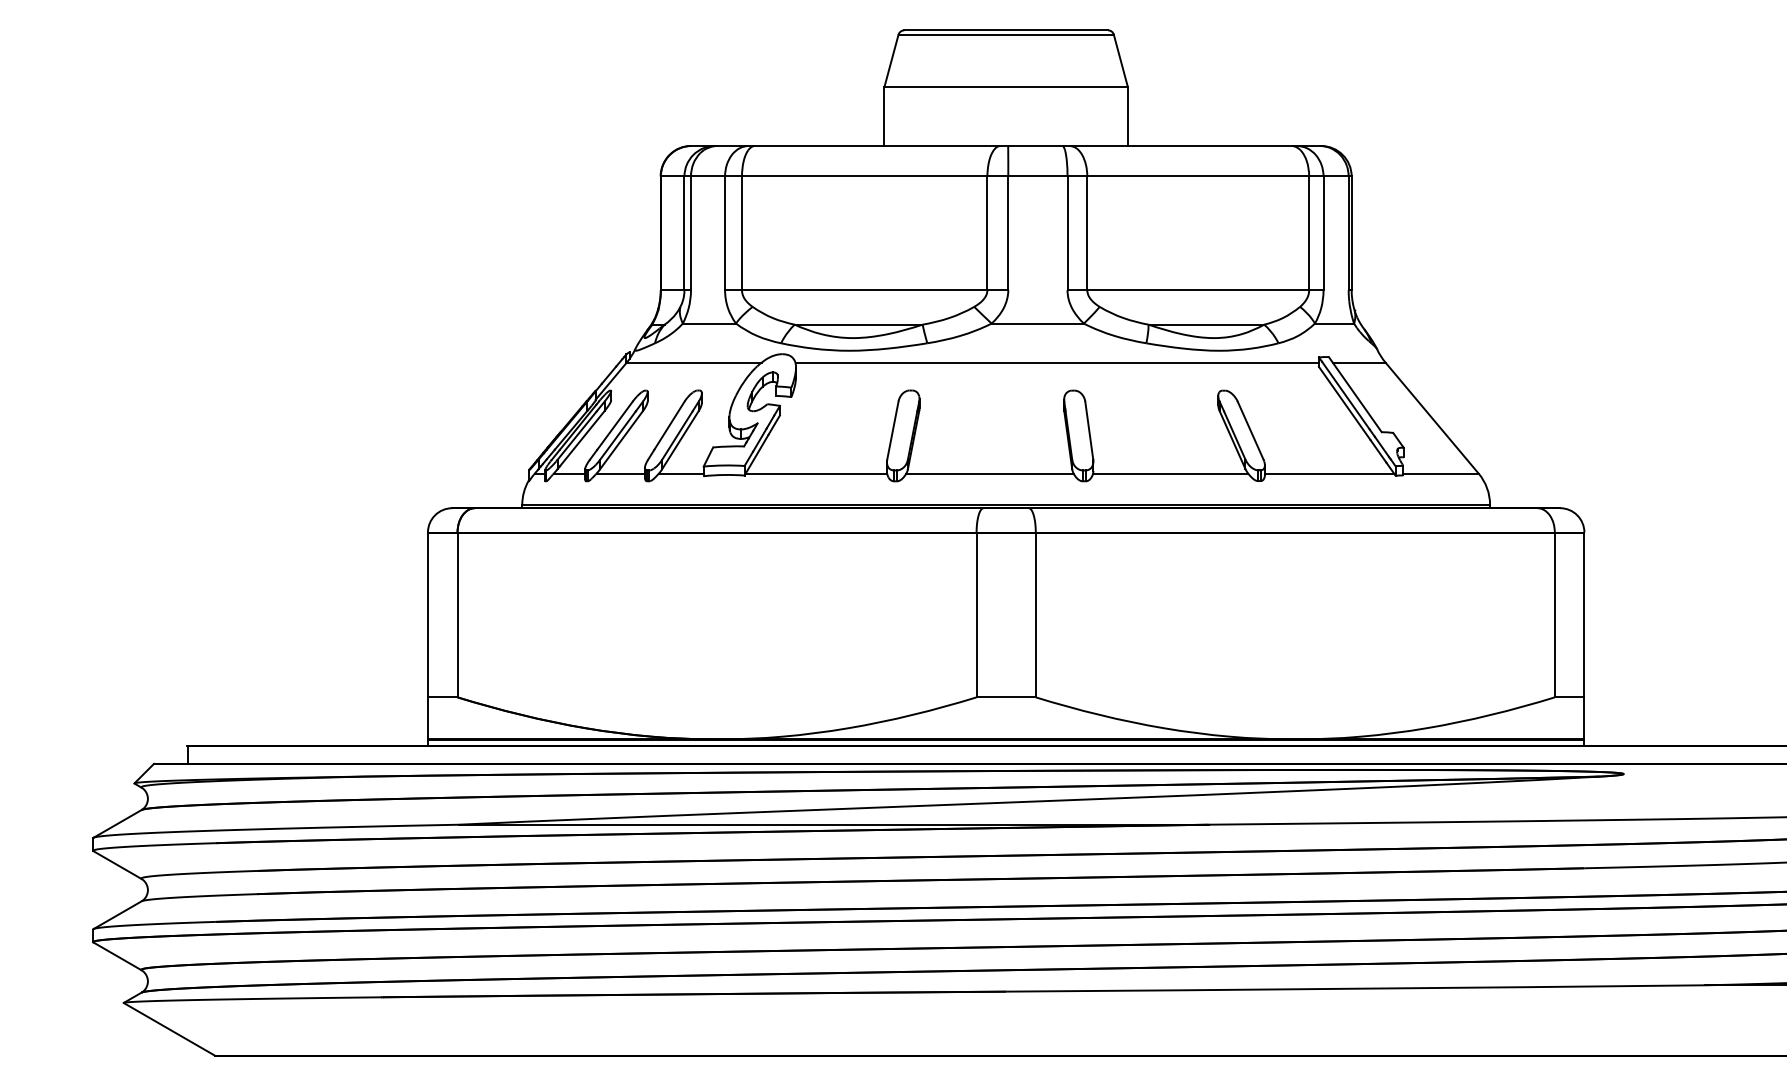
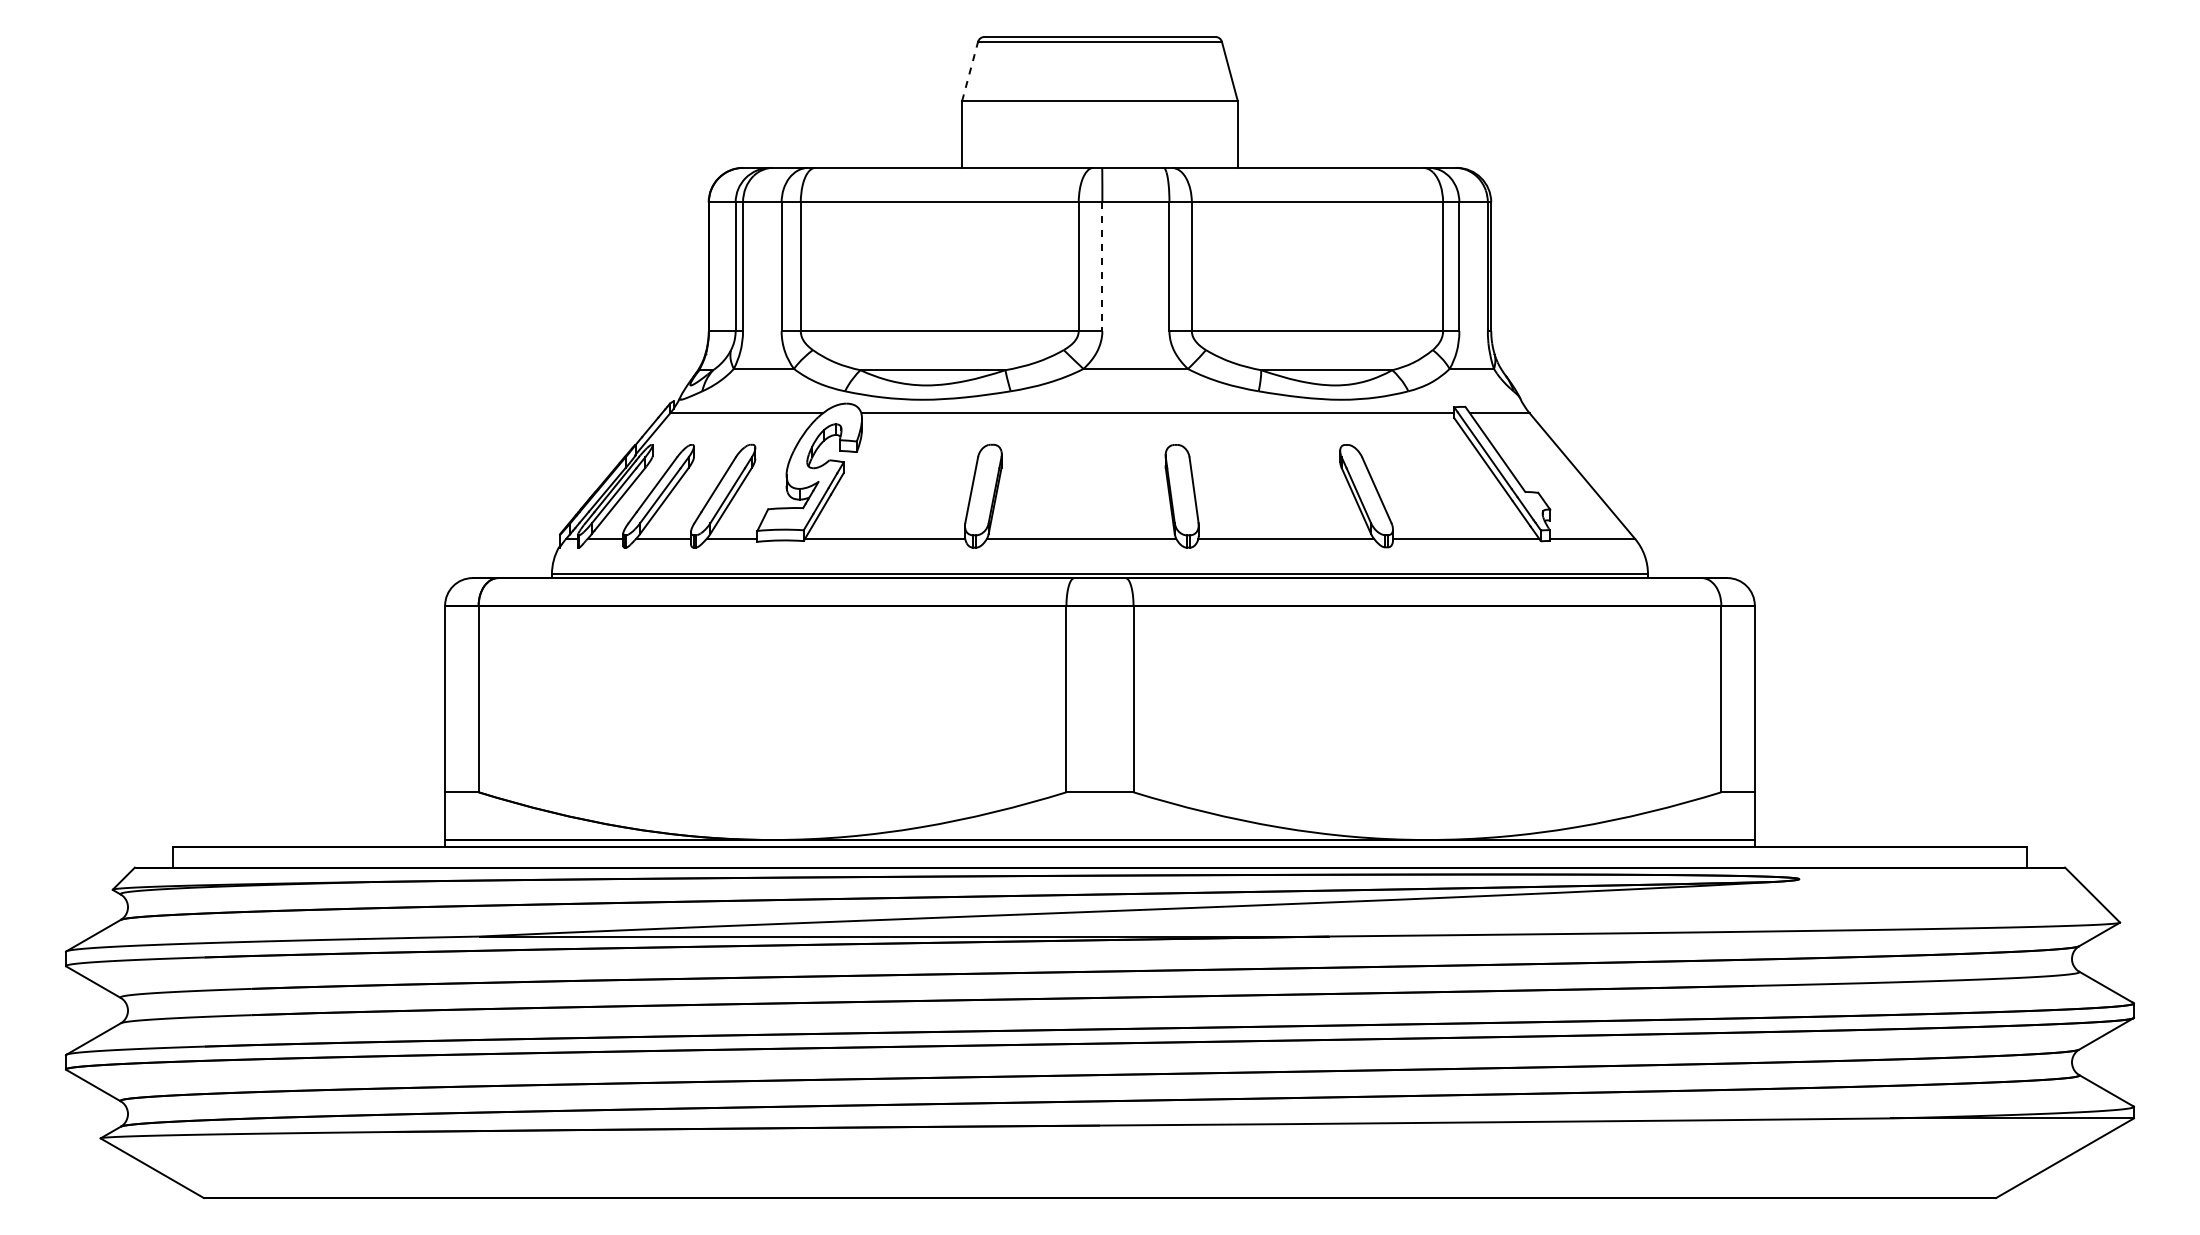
line: (891, 60) -> (970, 71), solid -> dashed
line: (1008, 233) -> (1102, 267), solid -> dashed

